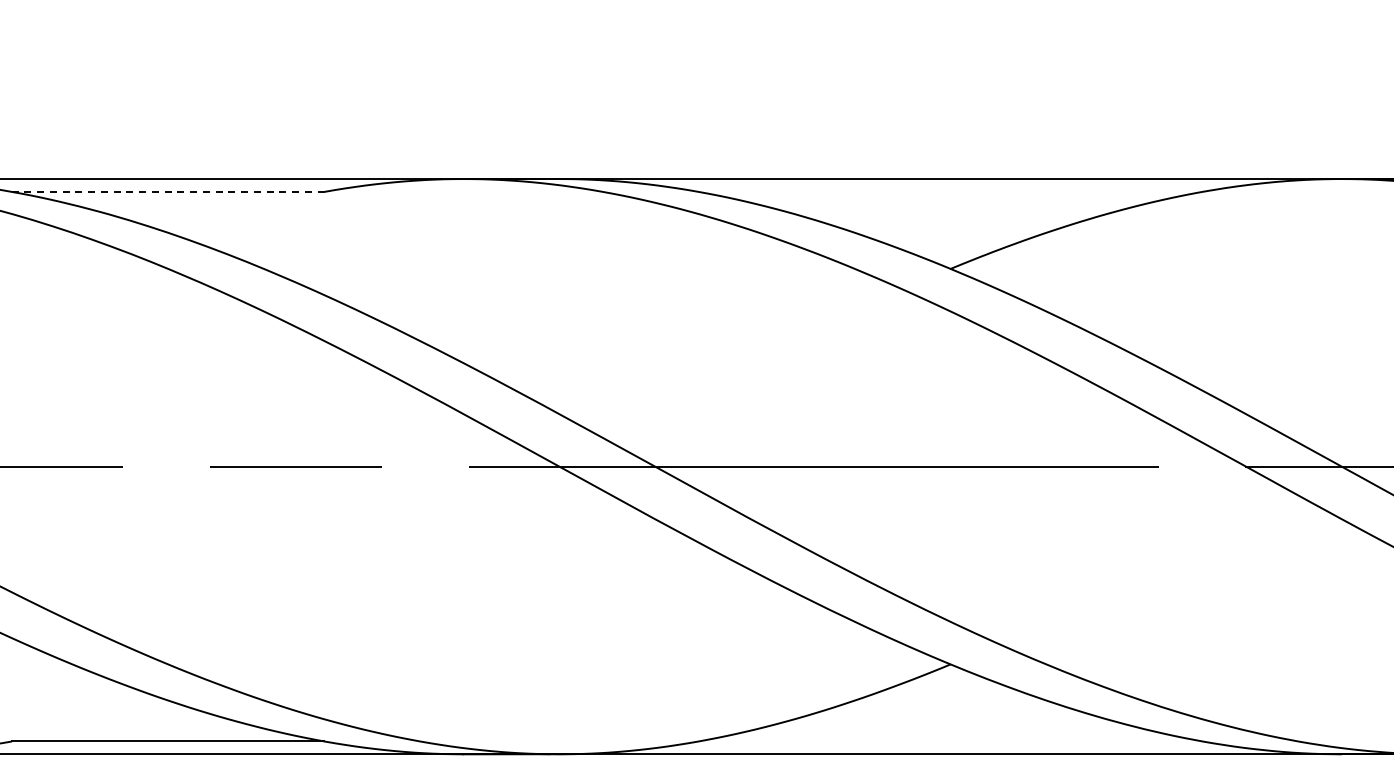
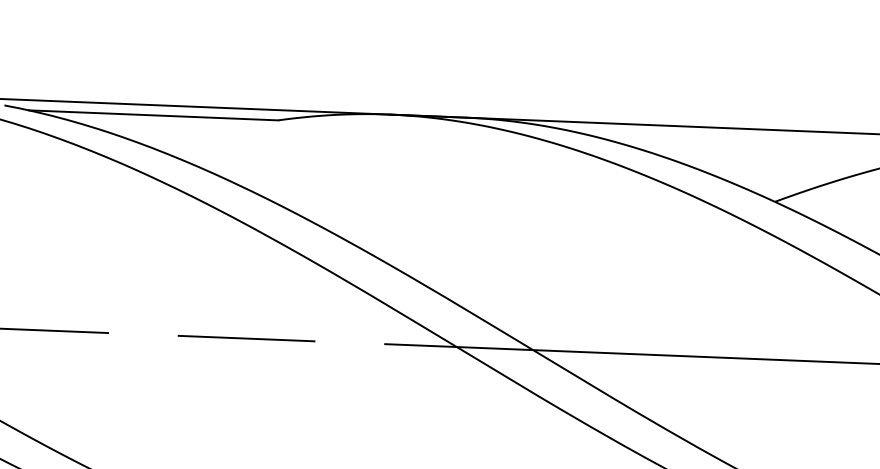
line: (167, 191) -> (152, 115), dashed -> solid

